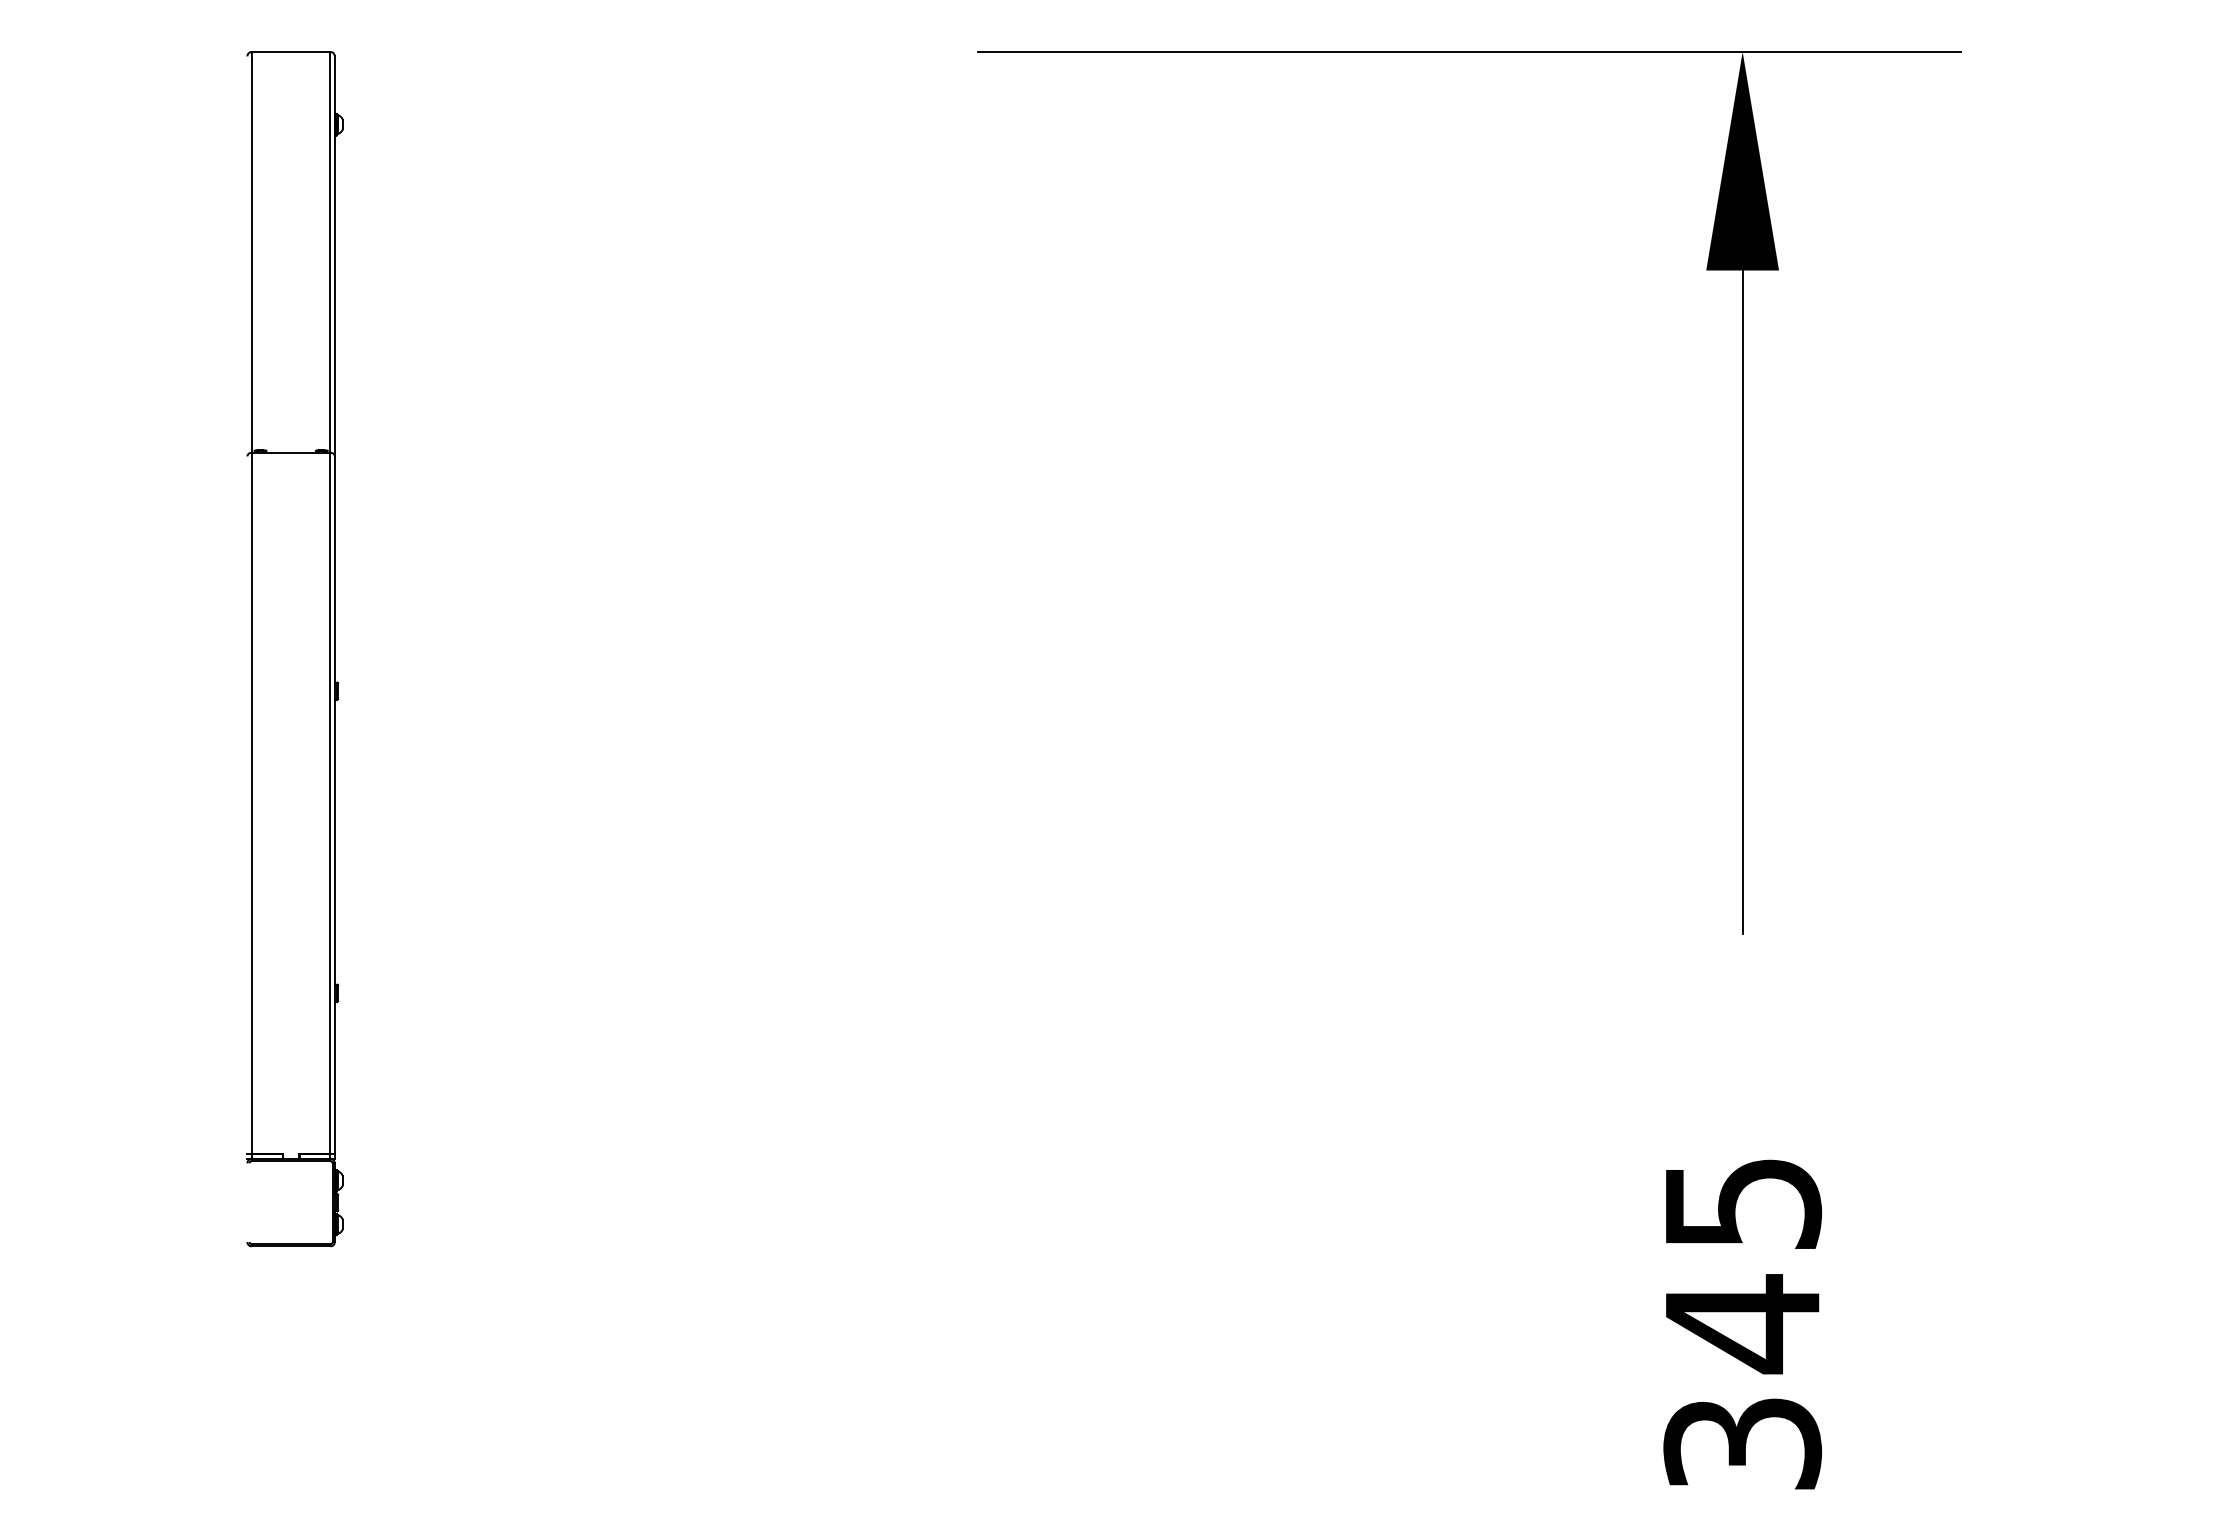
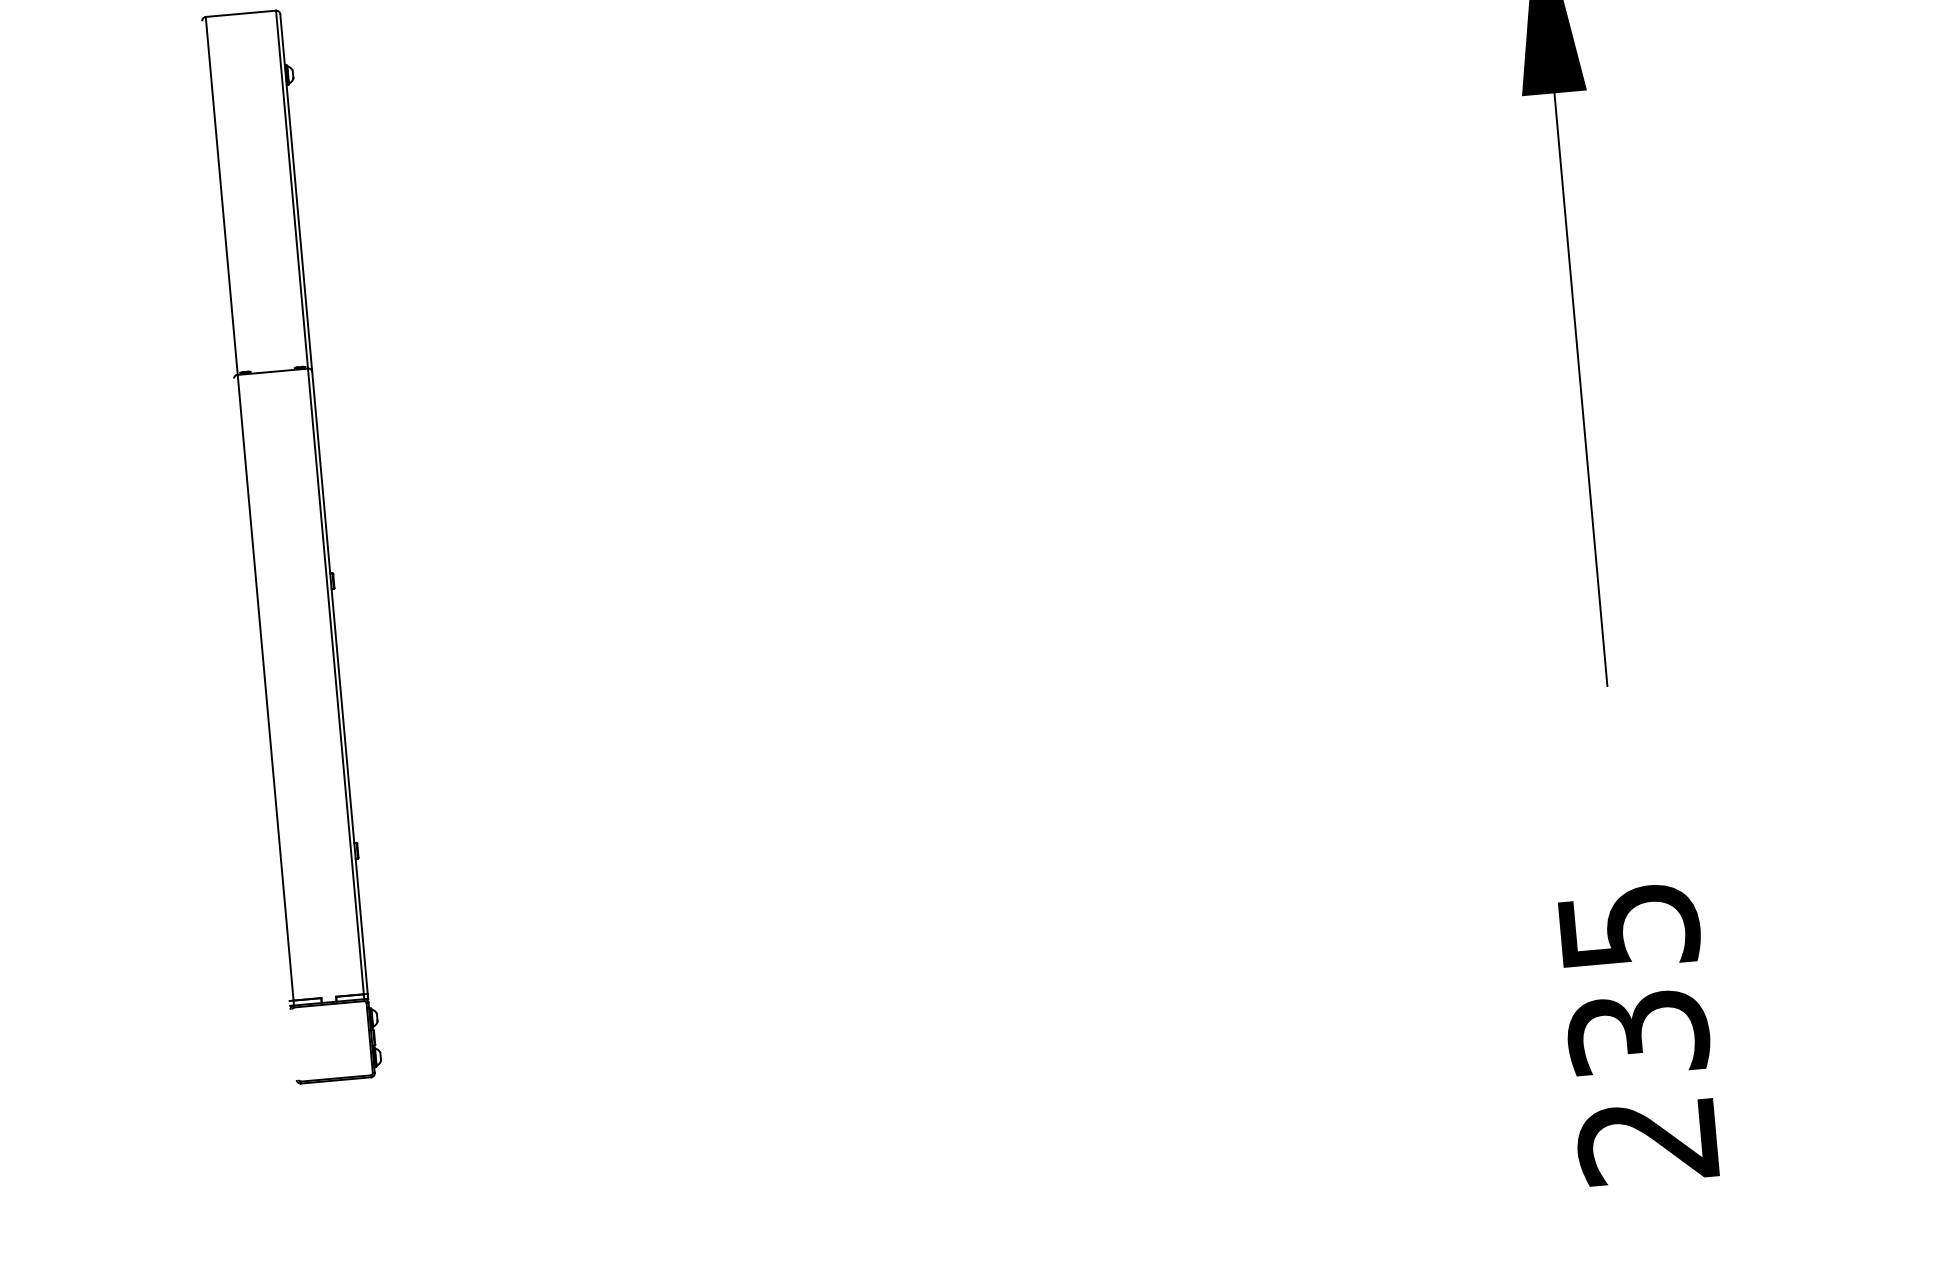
text: (1742, 1381) -> (1642, 1085), 345 -> 235

